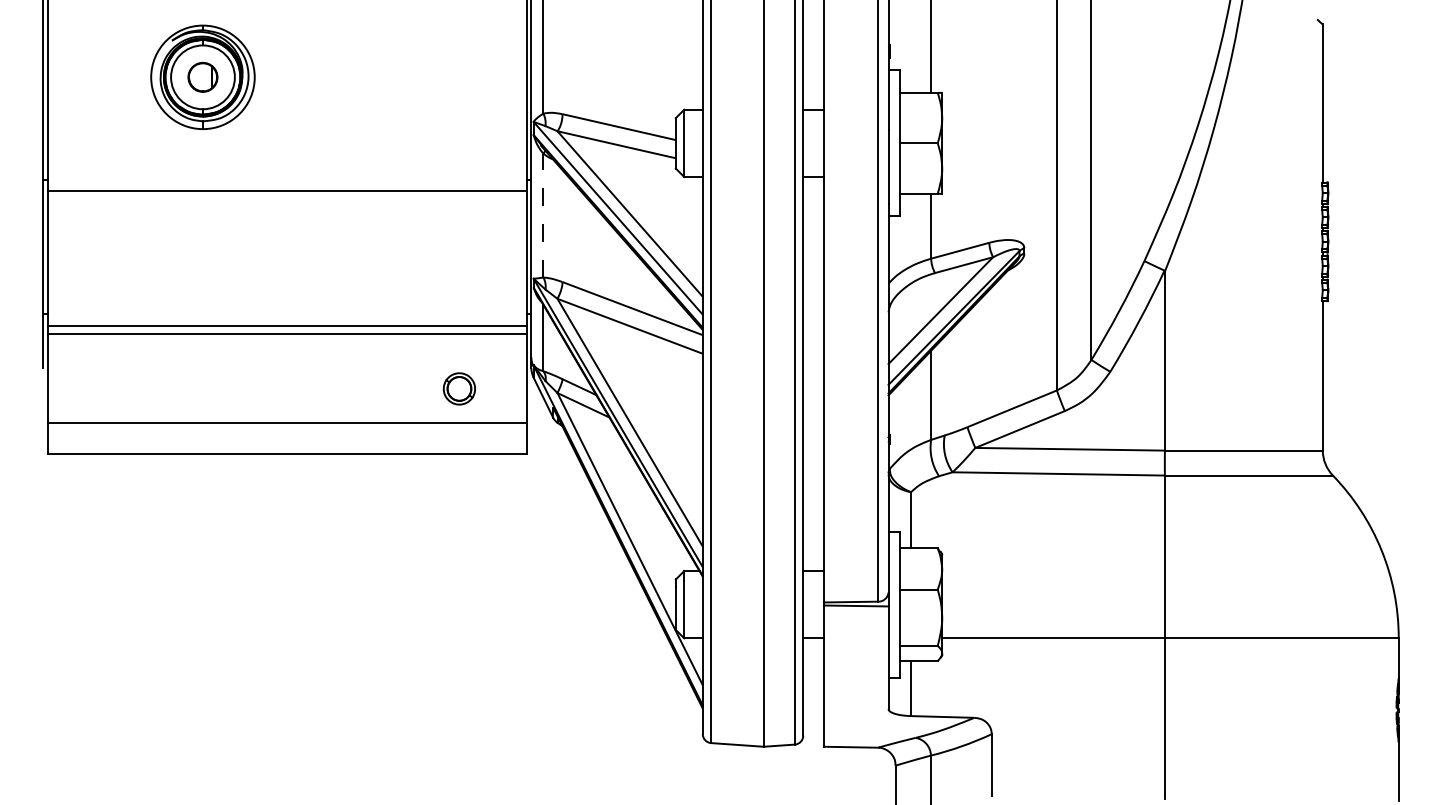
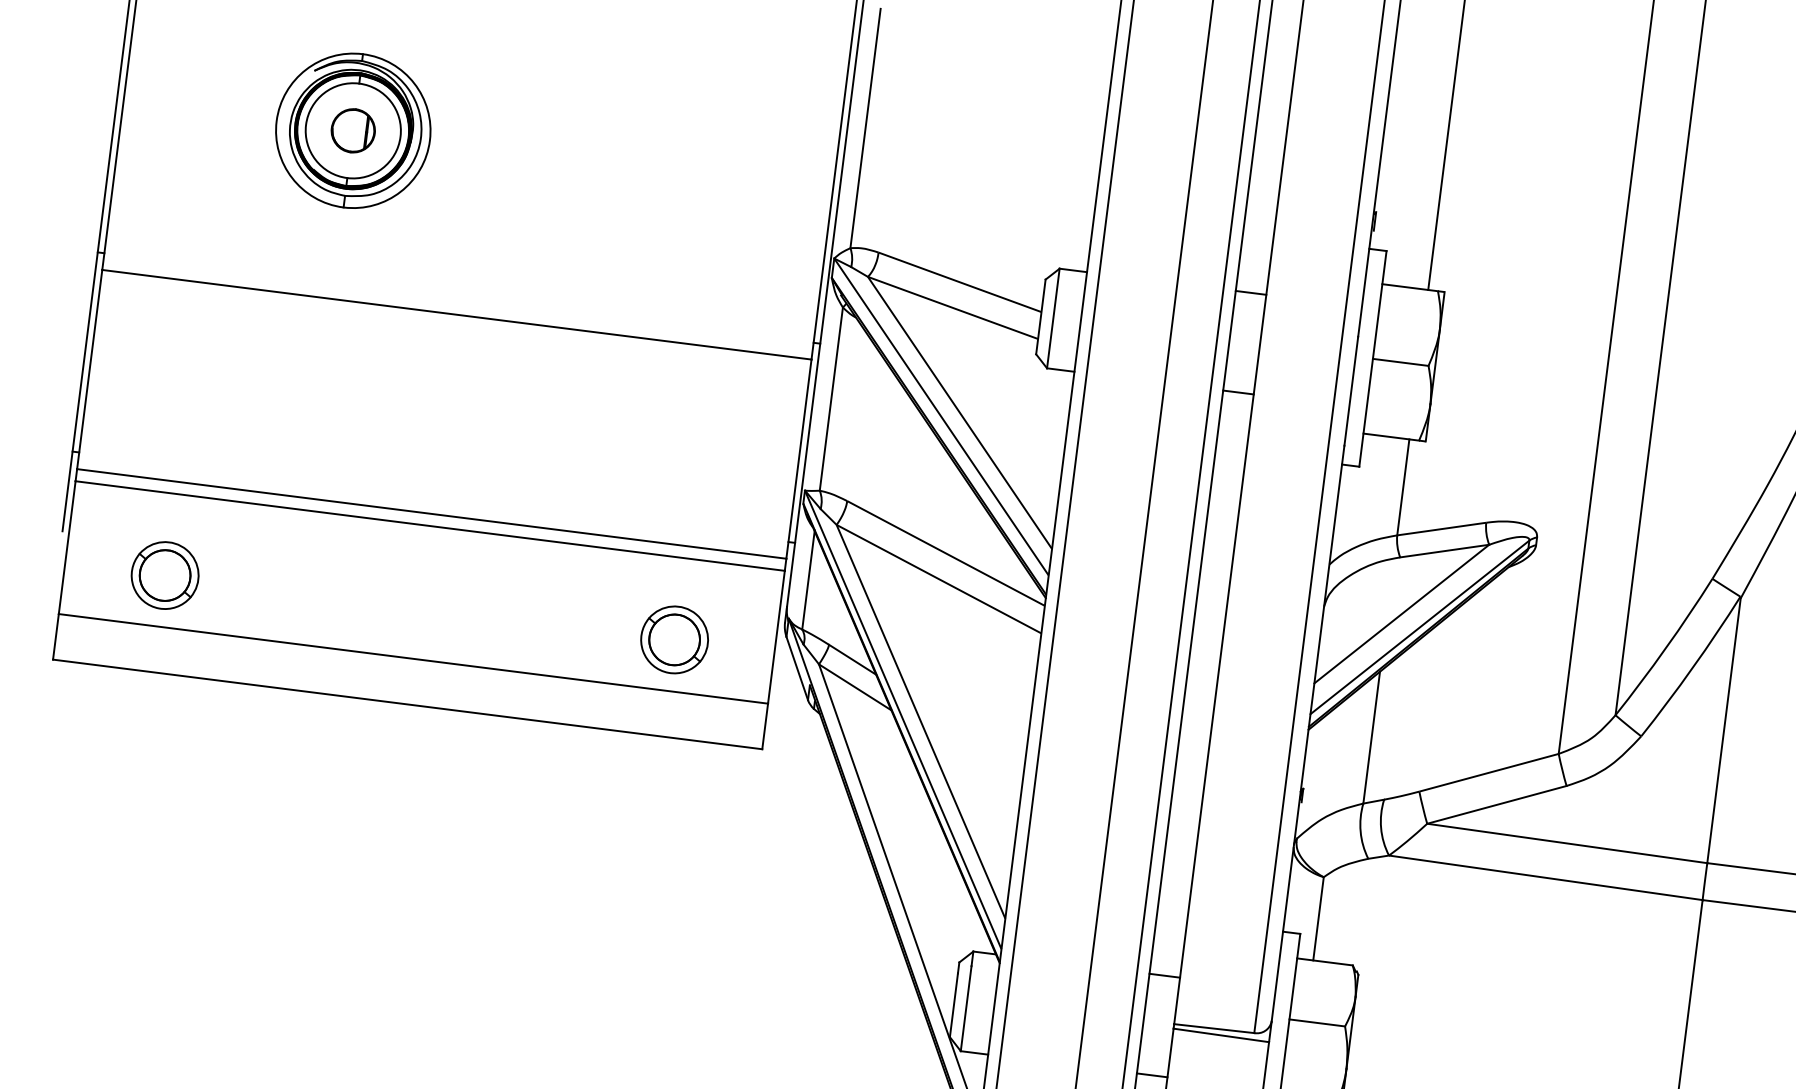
line: (543, 215) -> (831, 398), dashed -> solid
part: (114, 388) -> (164, 574), added
part: (459, 388) -> (674, 639), size x1.43

